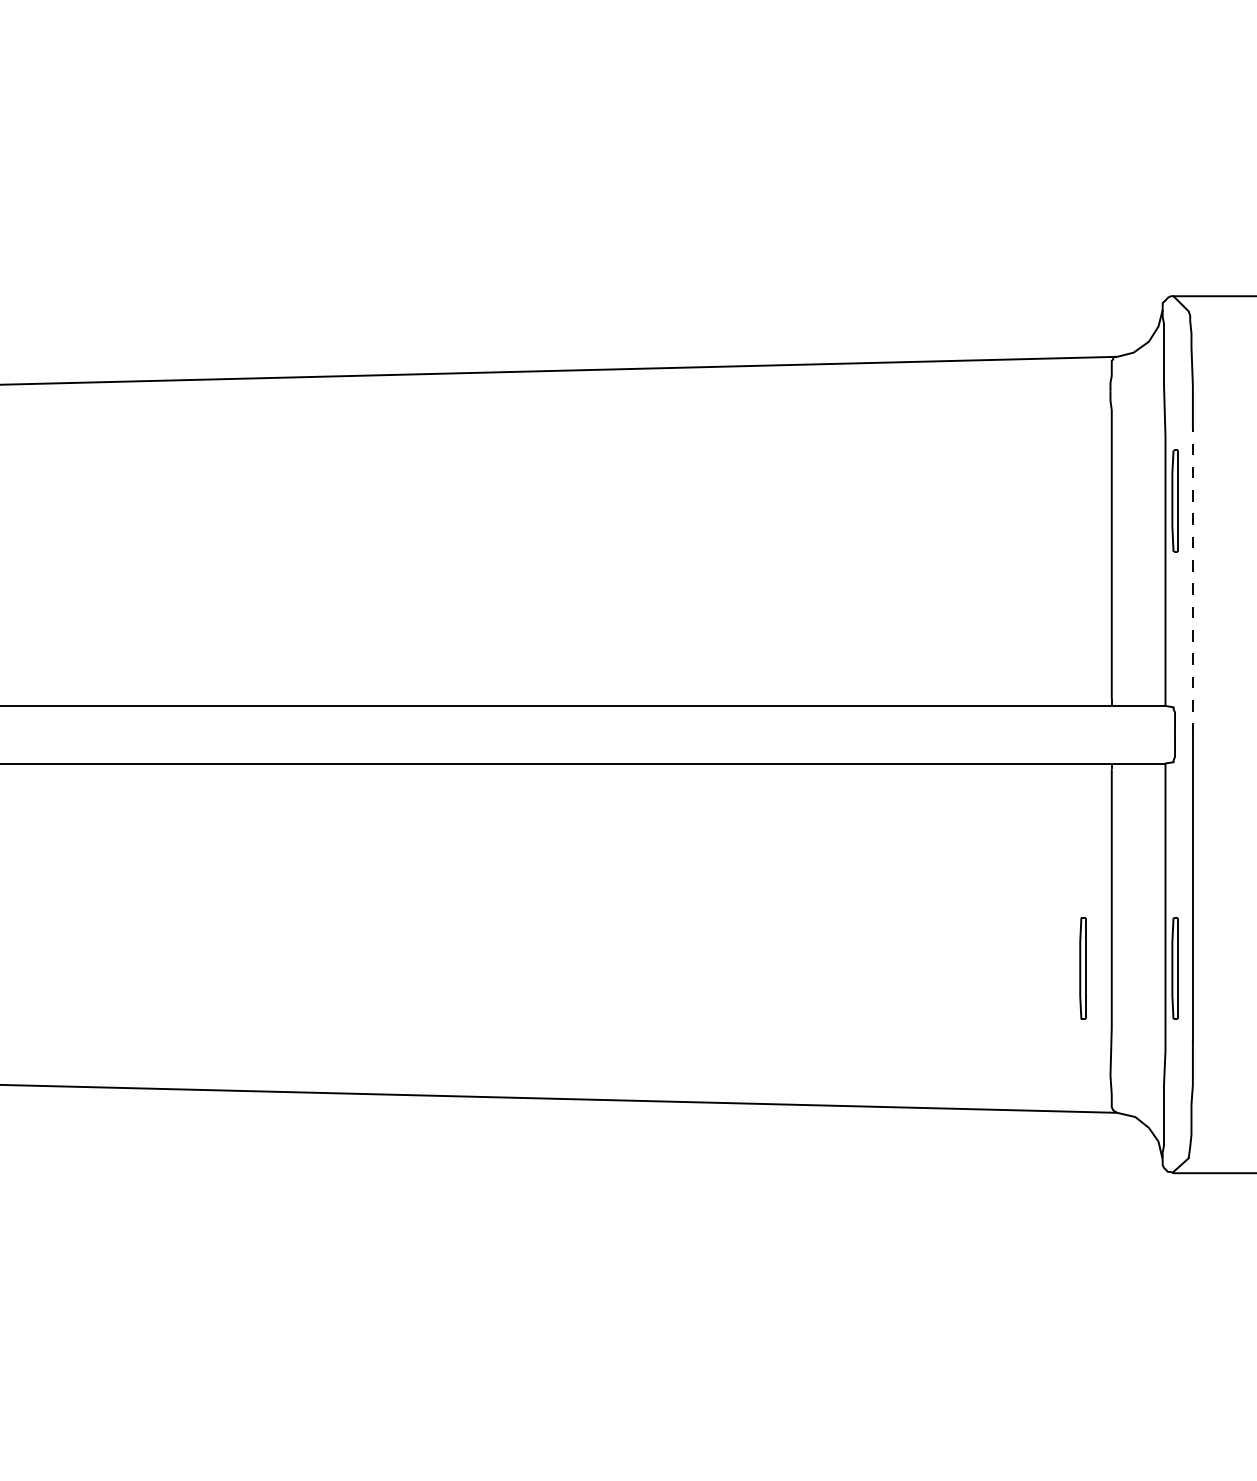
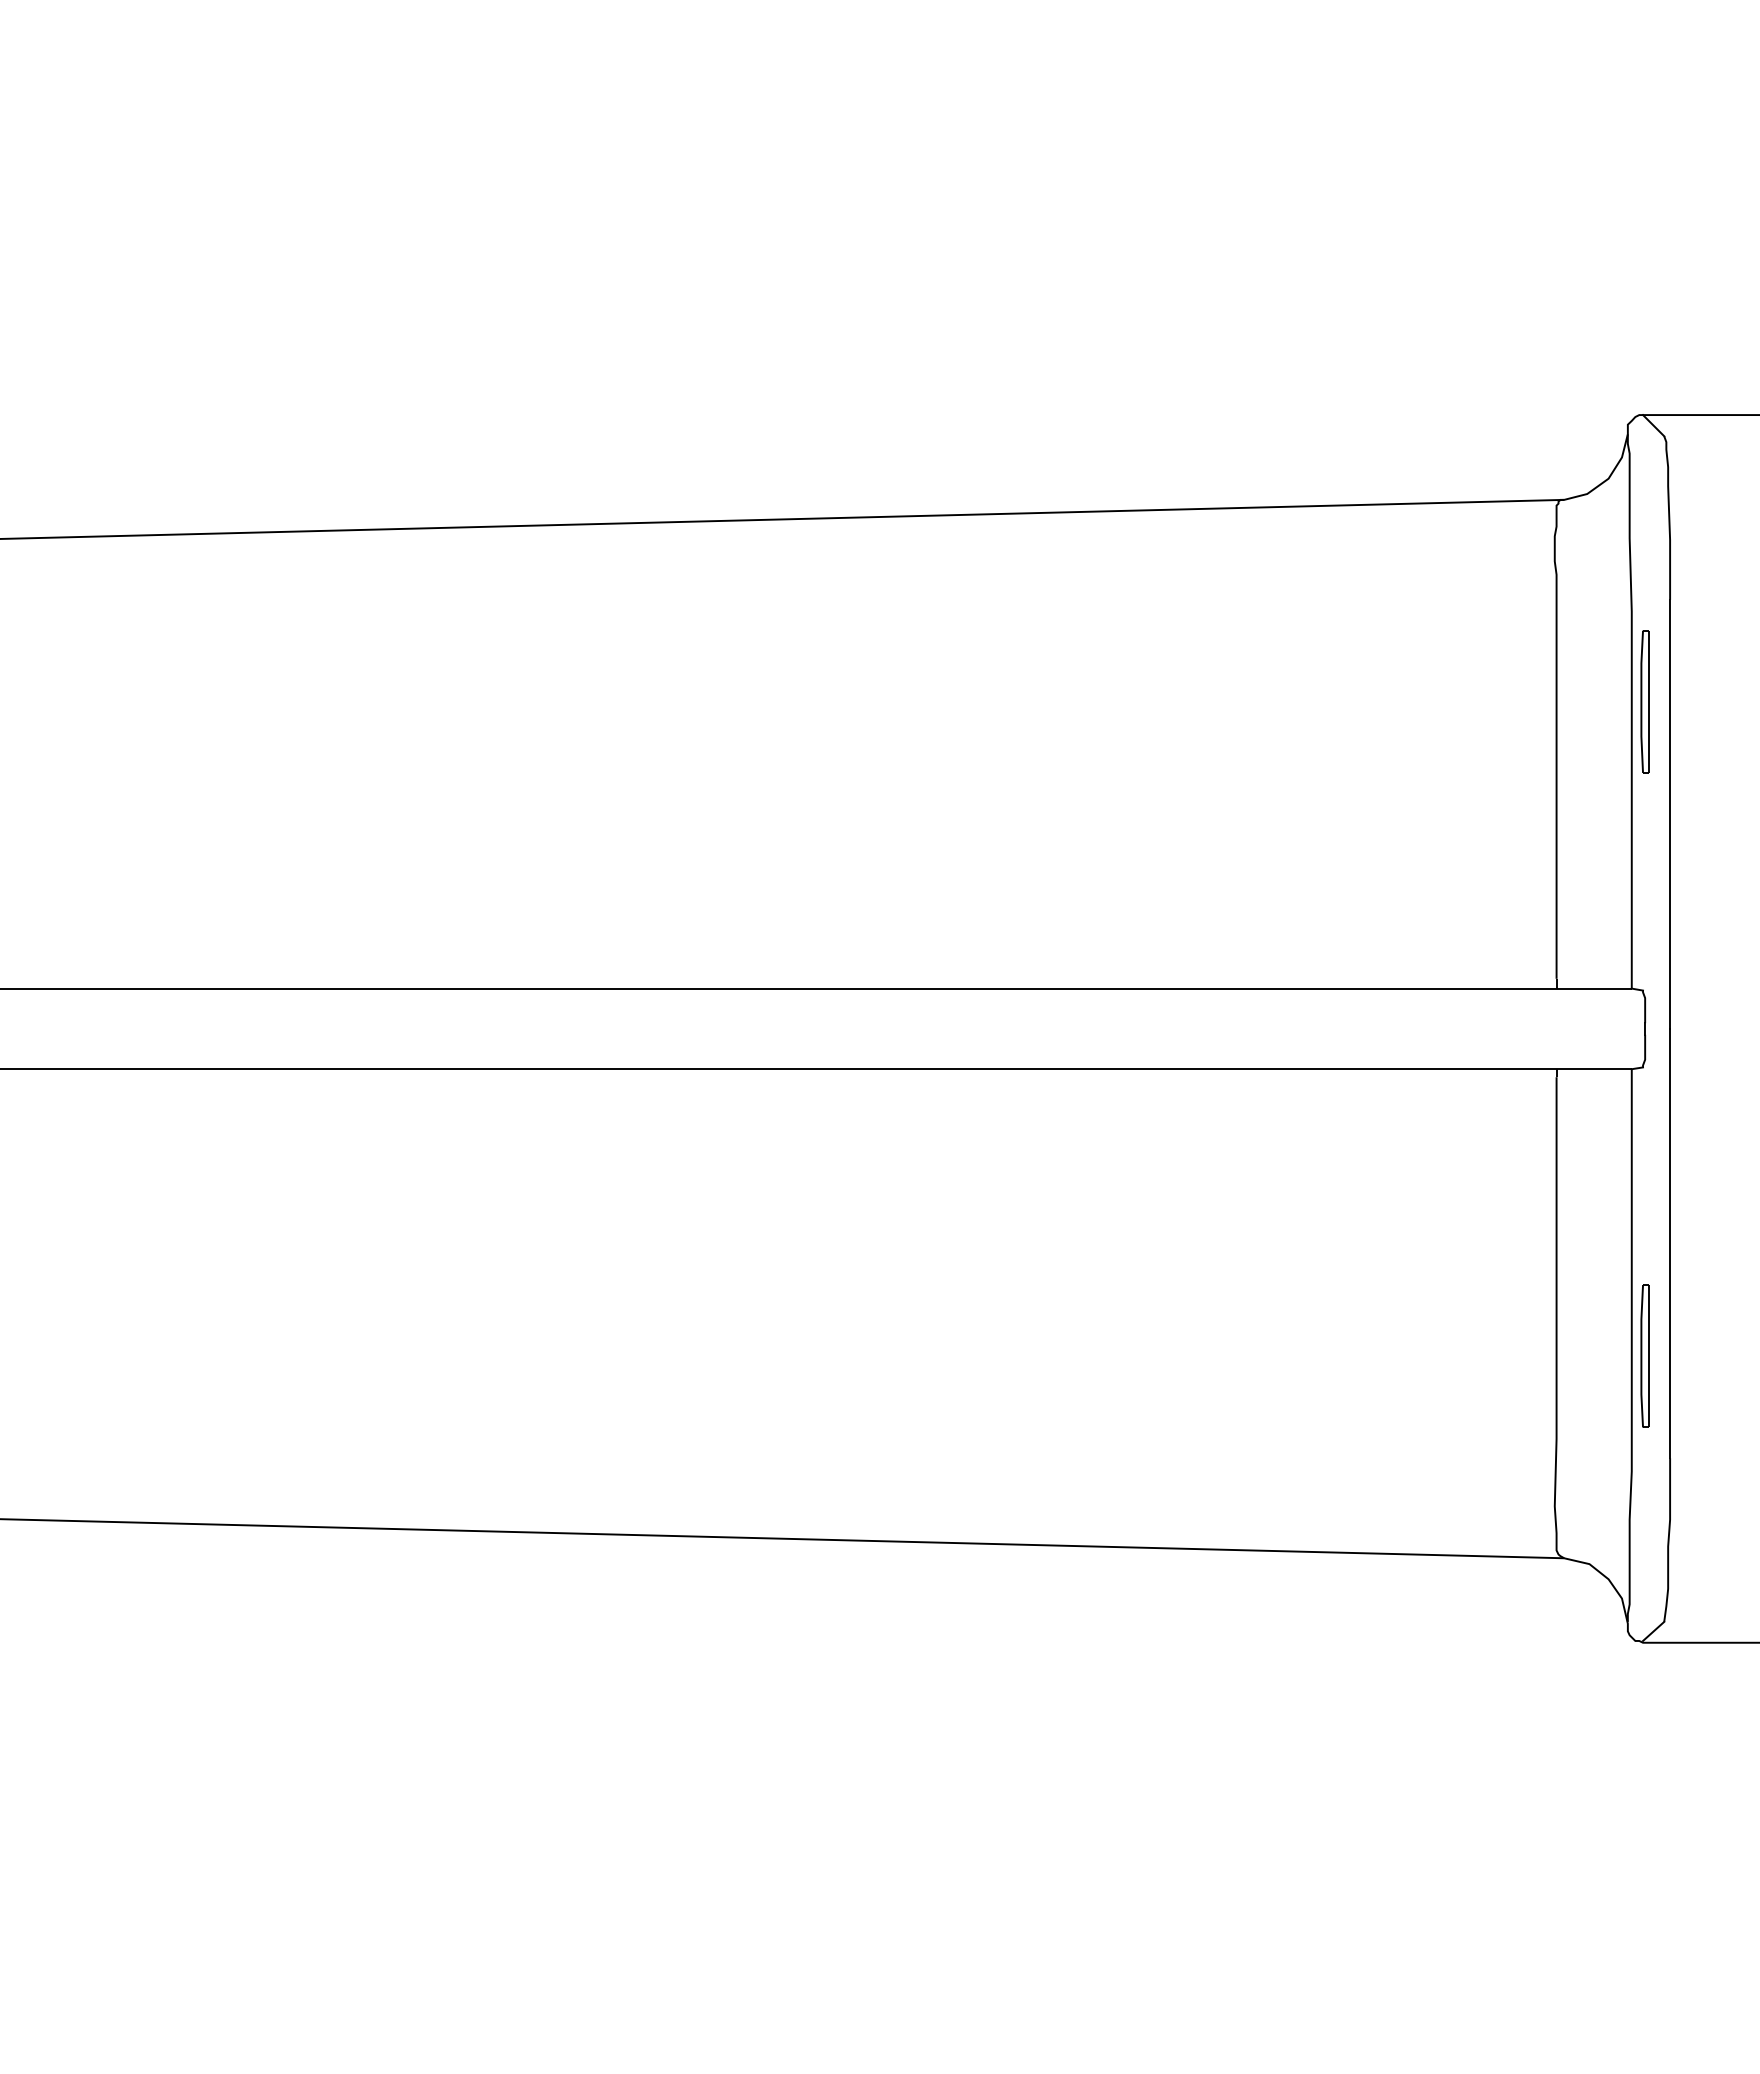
line: (1193, 581) -> (1670, 814), dashed -> solid
part: (1082, 968) -> (1515, 1355), removed

